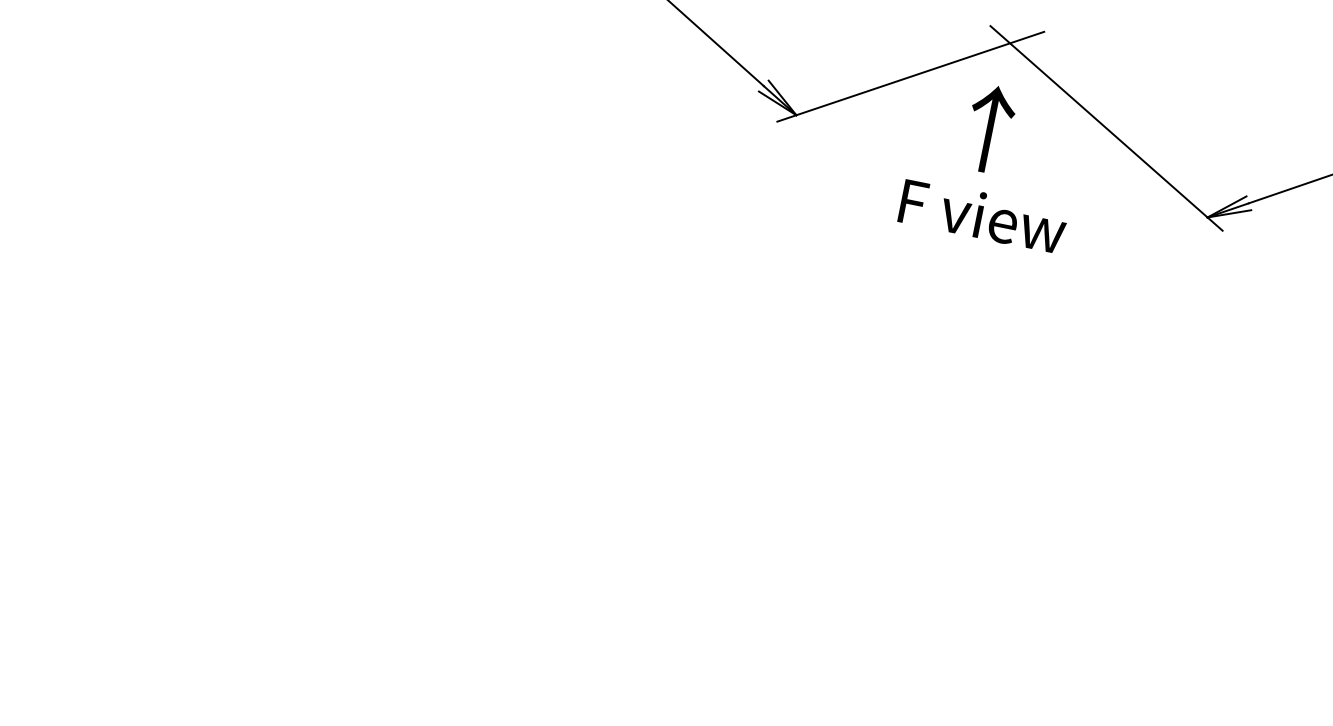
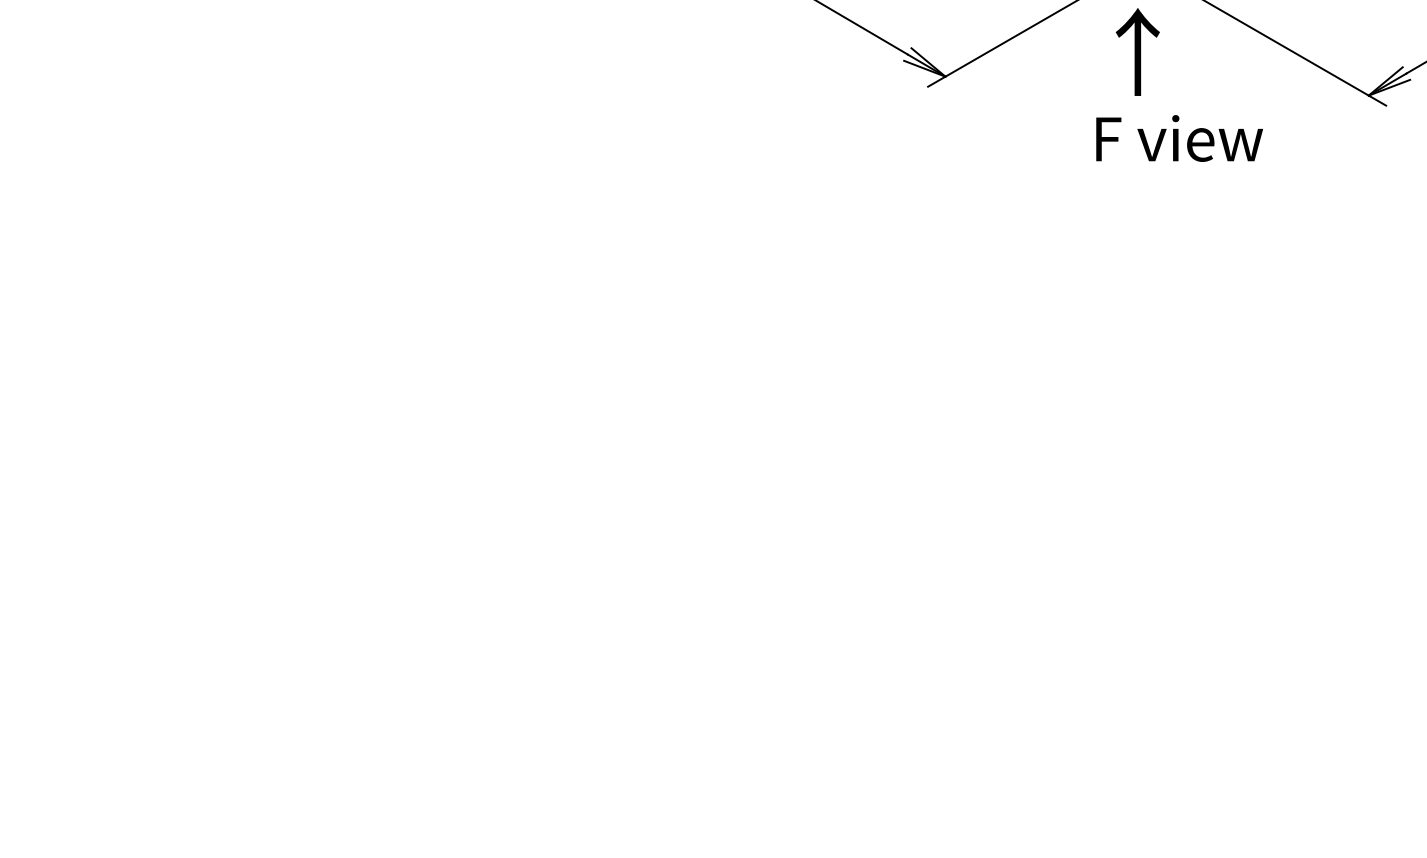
text: (983, 215) -> (1179, 138), moved

